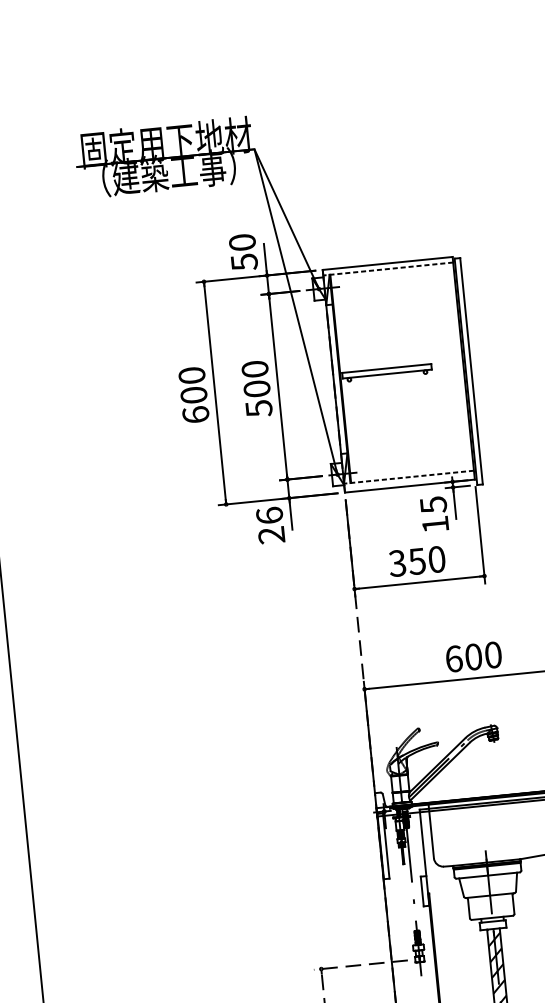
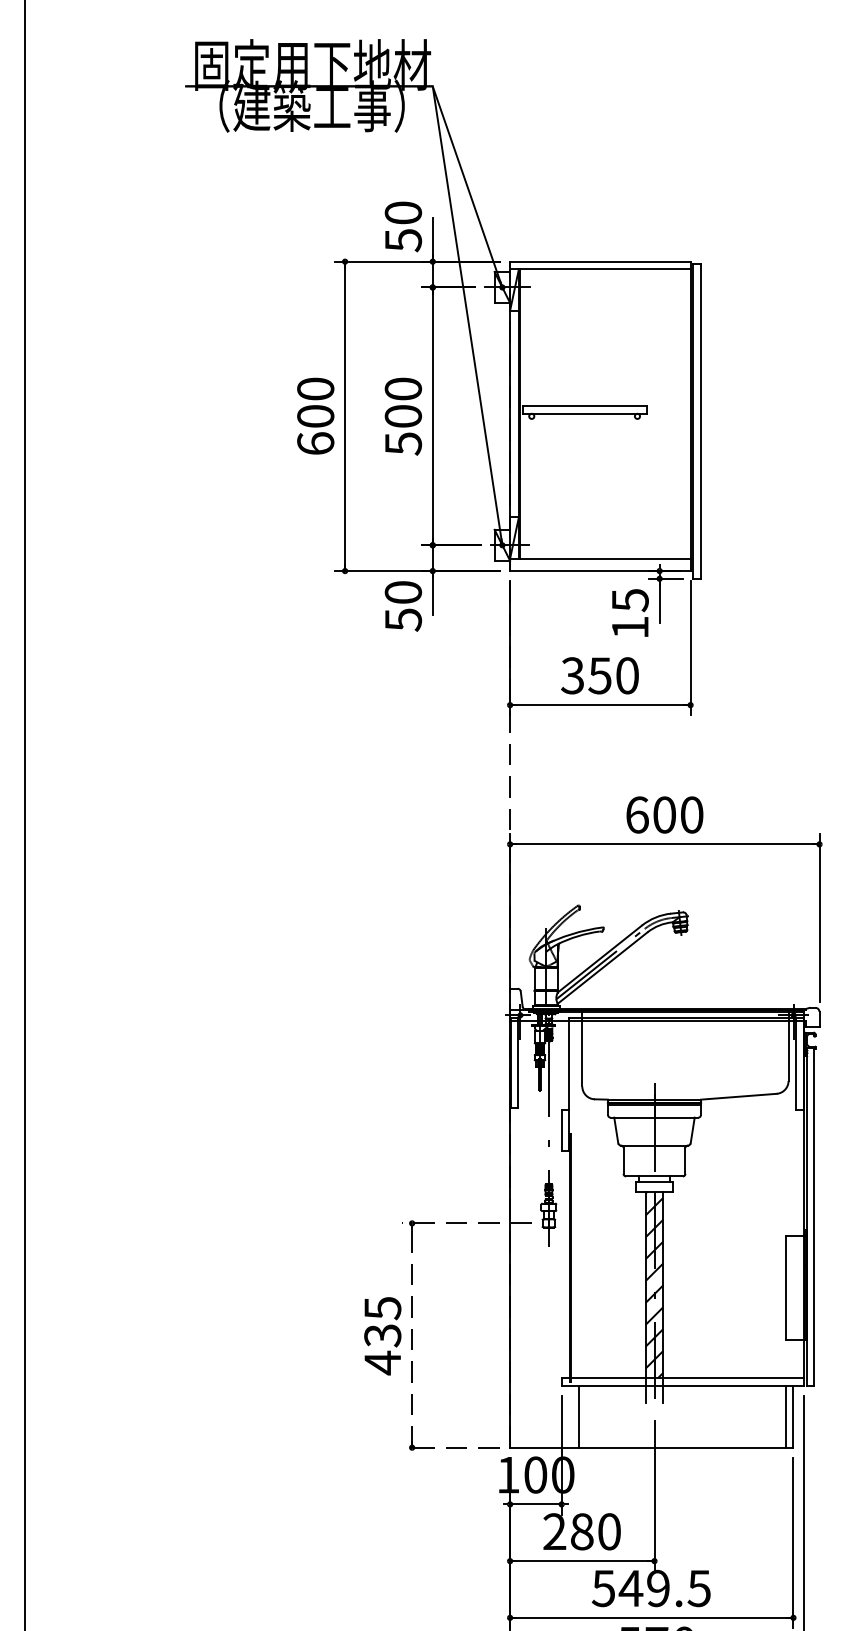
line: (387, 269) -> (599, 269), dashed -> solid
line: (408, 477) -> (599, 558), dashed -> solid
text: (270, 525) -> (403, 606), 26 -> 50

